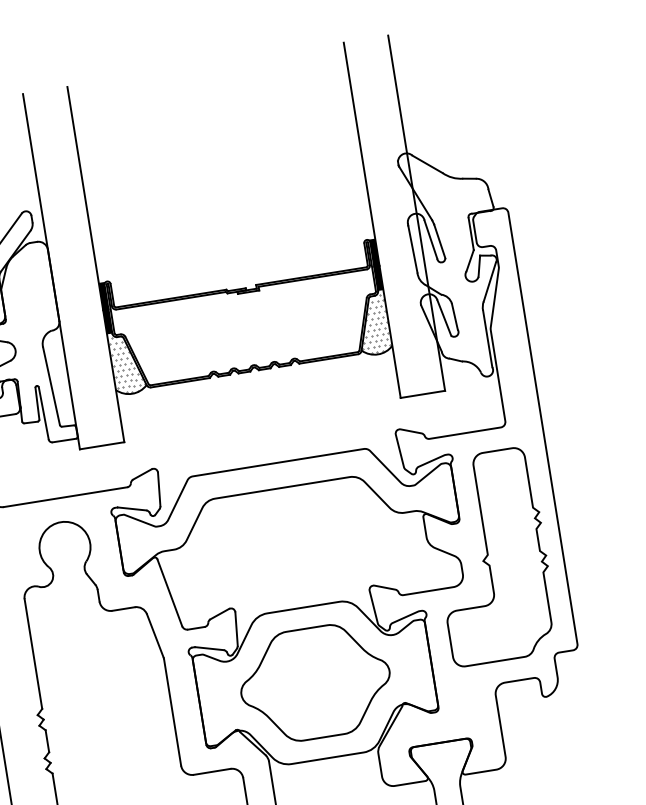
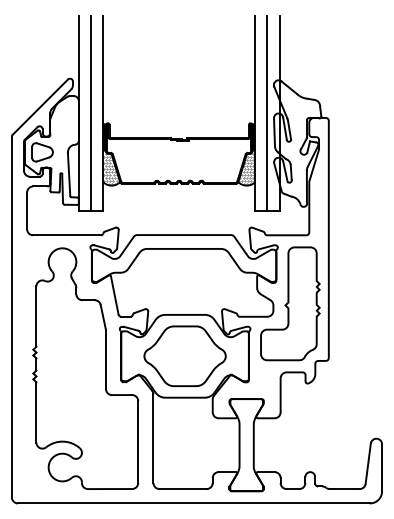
line: (394, 215) -> (267, 112), added
line: (74, 266) -> (91, 112), added

